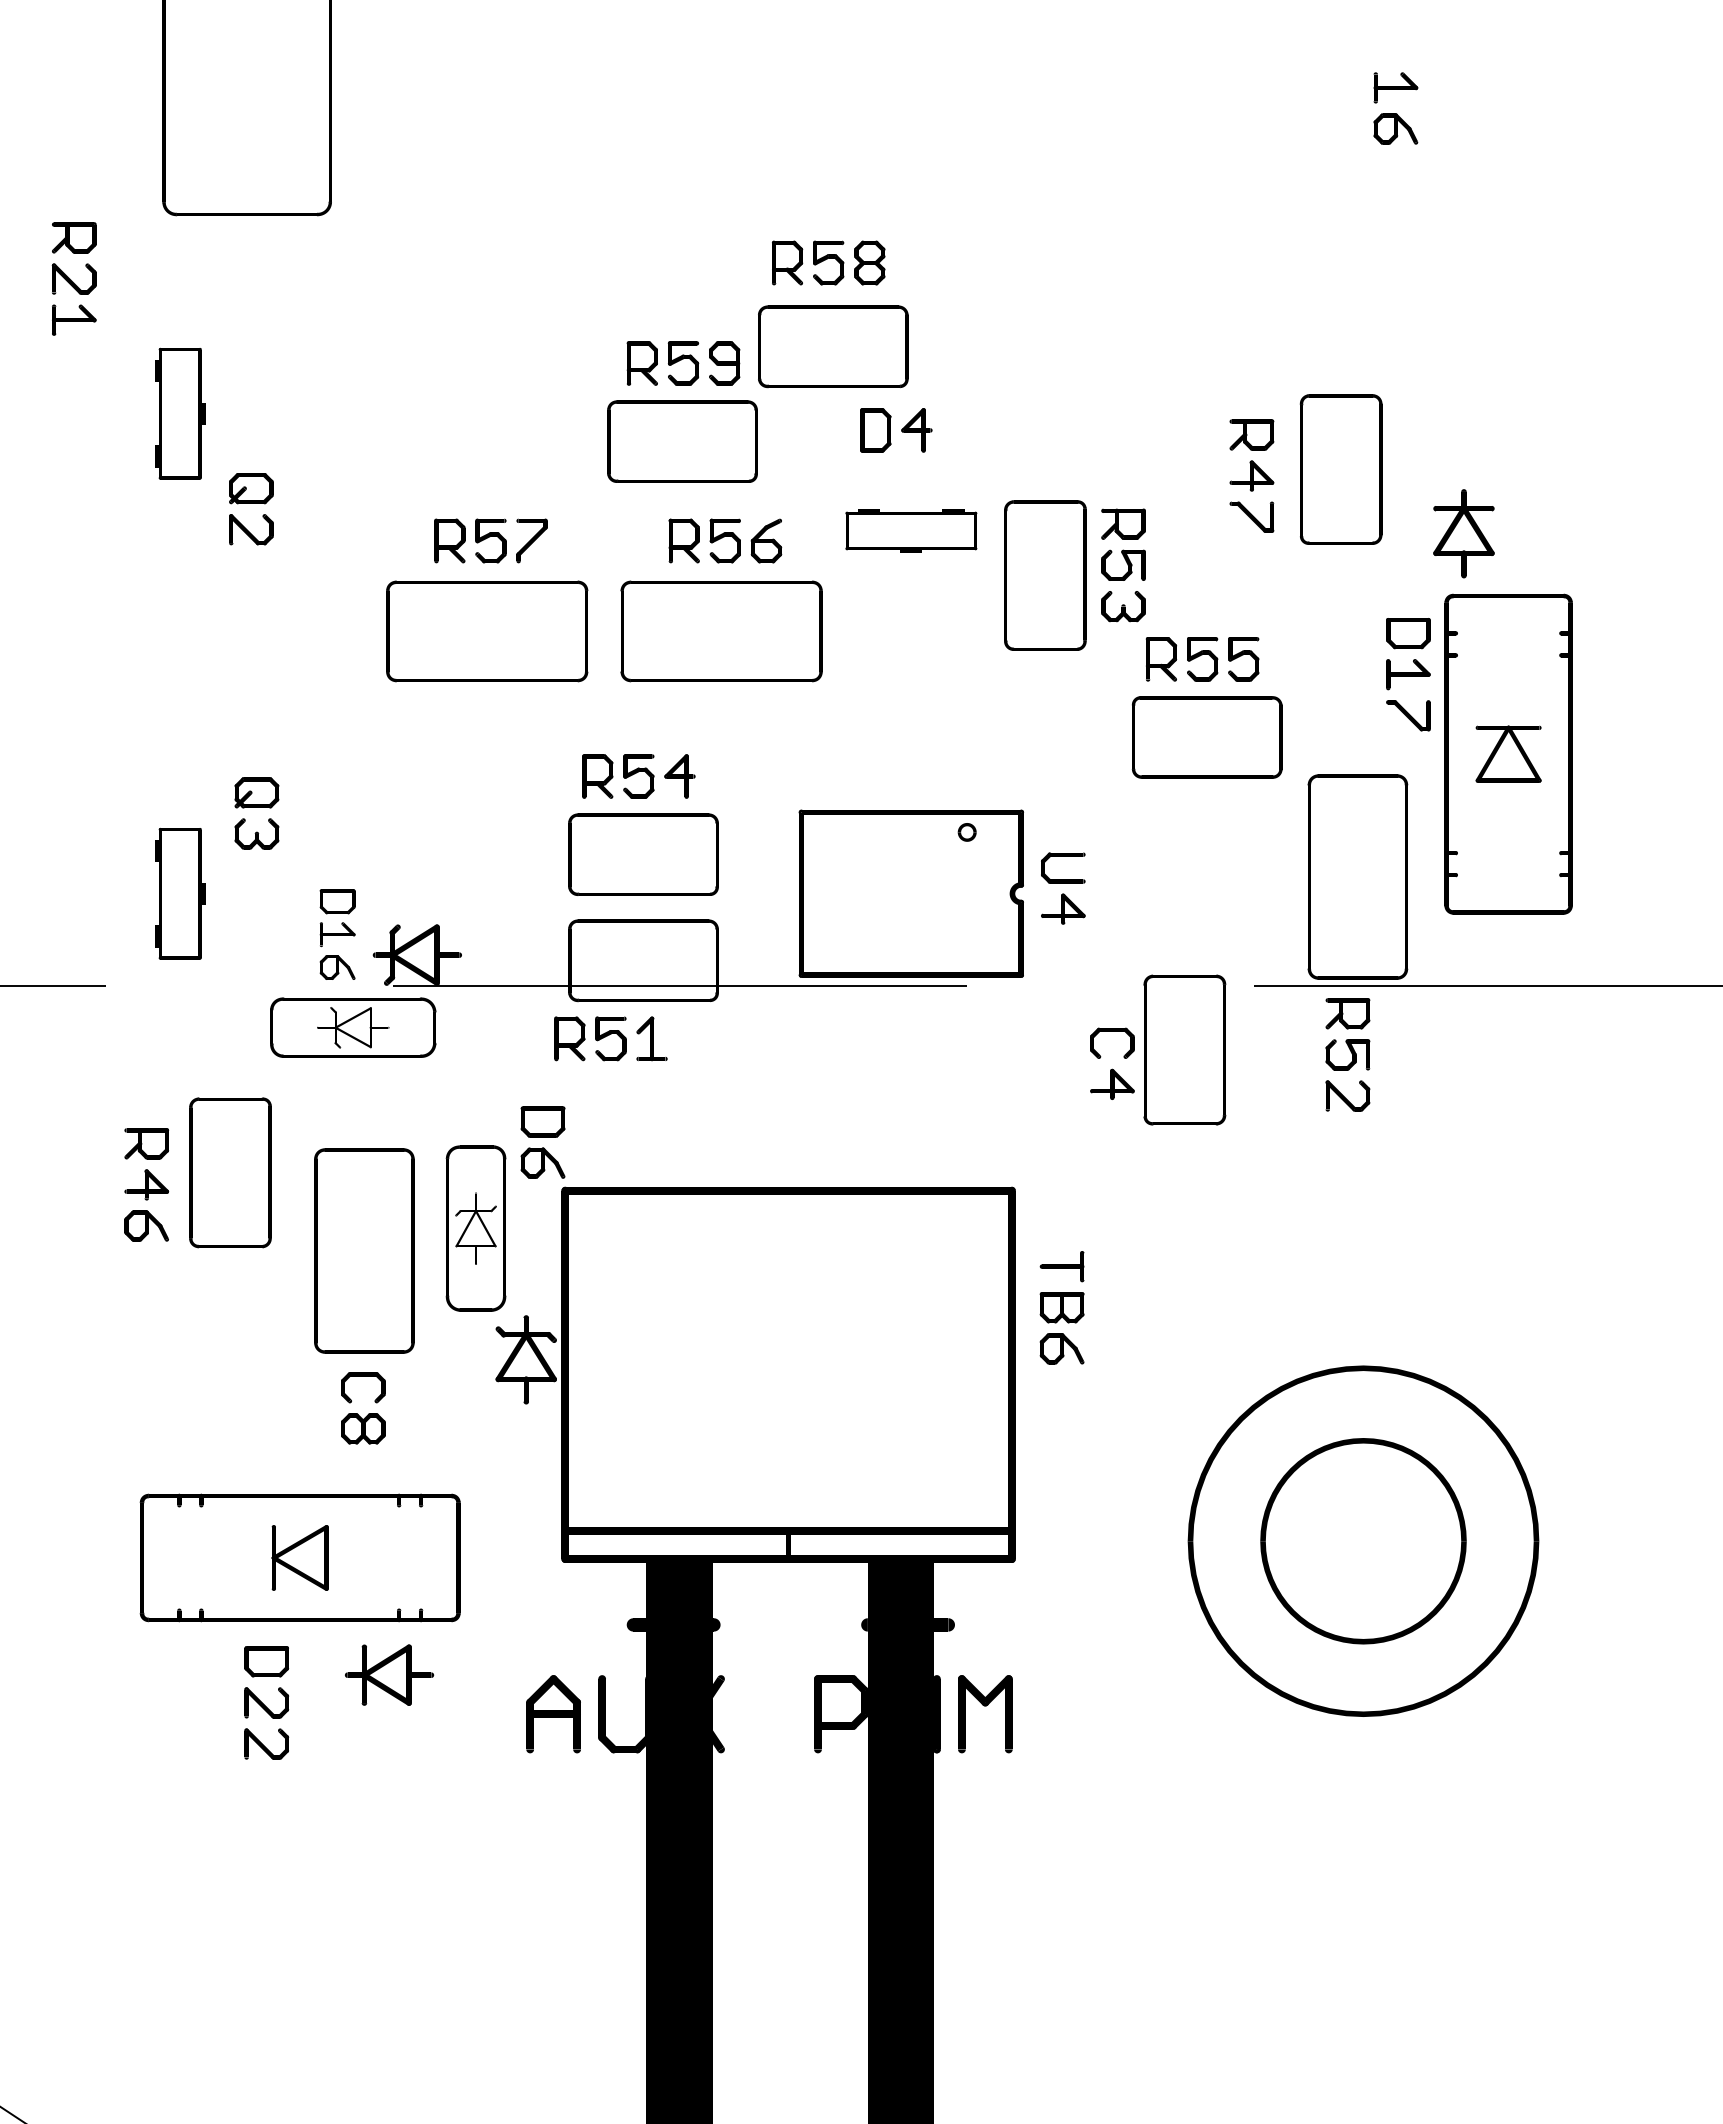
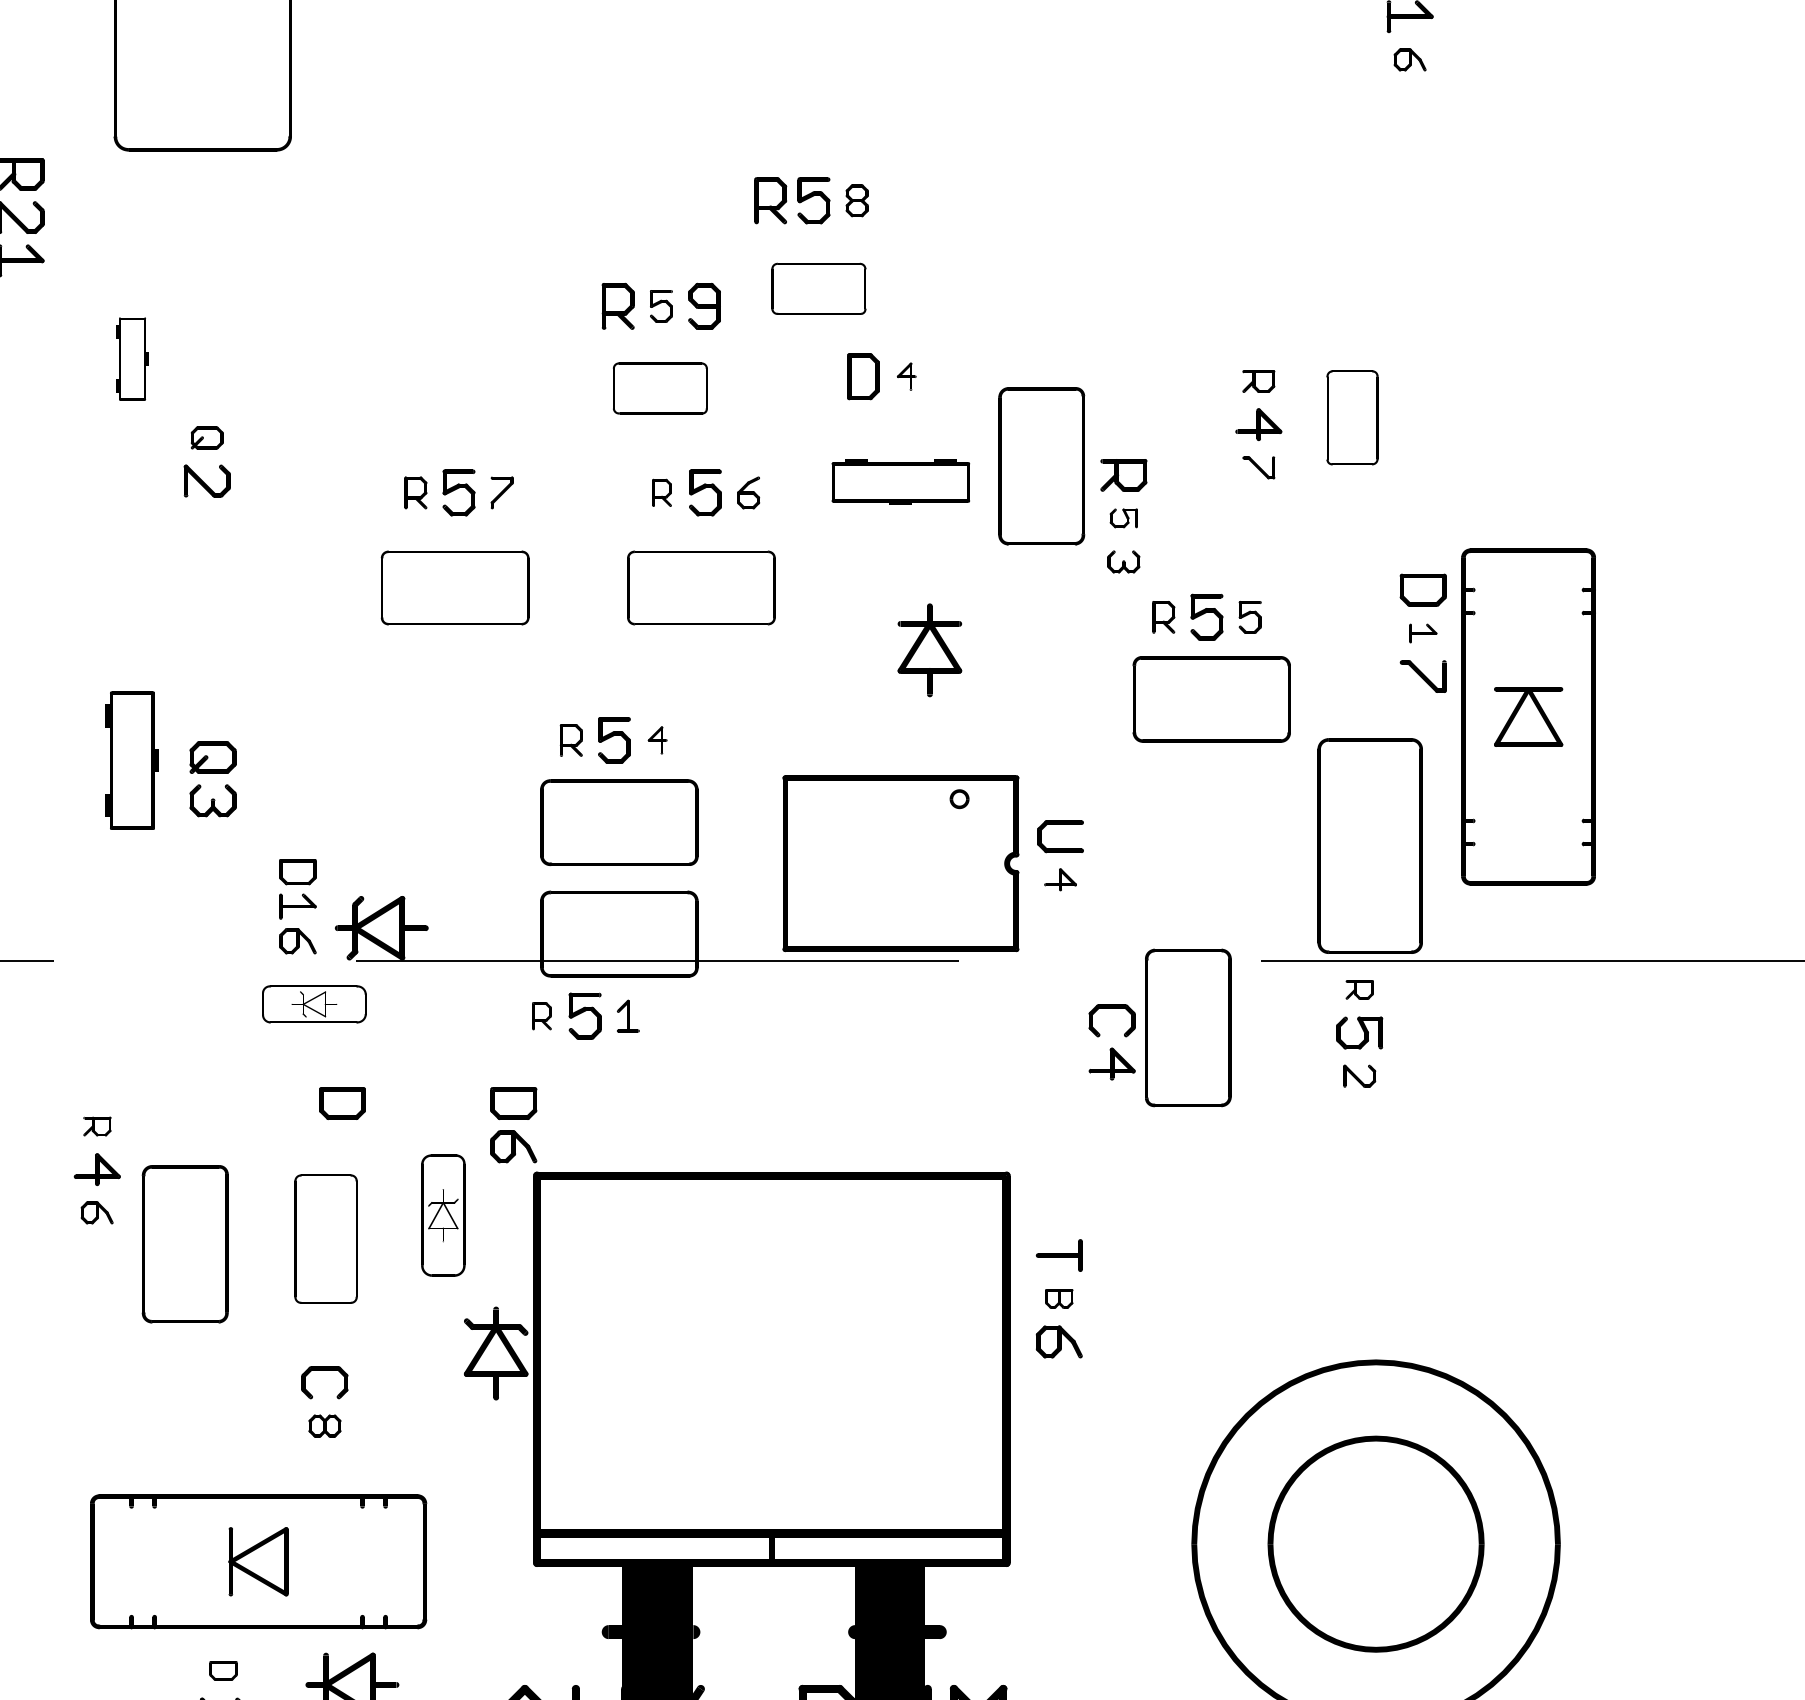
part: (1395, 128) -> (1409, 59), size x0.7
part: (869, 262) -> (856, 200), size x0.7
part: (833, 346) -> (819, 288), size x0.6
part: (683, 363) -> (661, 306), size x0.7
part: (180, 413) -> (132, 358), size x0.6
part: (916, 430) -> (906, 376), size x0.6
part: (1251, 434) -> (1258, 380), size x0.7
part: (682, 441) -> (660, 388), size x0.6
part: (1340, 469) -> (1351, 417), size x0.6
part: (251, 488) -> (207, 437), size x0.7
part: (1251, 516) -> (1258, 467), size x0.7
part: (1463, 533) -> (929, 650), moved
part: (449, 540) -> (415, 492), size x0.7
part: (531, 540) -> (501, 492), size x0.7
part: (683, 540) -> (661, 492), size x0.6
part: (766, 540) -> (748, 492), size x0.7
part: (1123, 564) -> (1123, 517), size x0.6
part: (1045, 575) -> (1041, 466), moved
part: (1123, 606) -> (1123, 561), size x0.7
part: (487, 631) -> (455, 588), size x0.7
part: (721, 631) -> (701, 588), size x0.7
part: (1161, 659) -> (1163, 617), size x0.7
part: (1243, 659) -> (1249, 617), size x0.7
part: (1408, 674) -> (1423, 633), size x0.6
part: (597, 776) -> (571, 740), size x0.7
part: (679, 776) -> (657, 740), size x0.6
part: (180, 893) -> (132, 760), moved
part: (1063, 908) -> (1060, 879), size x0.7
part: (1347, 1013) -> (1359, 989), size x0.6
part: (353, 1027) -> (314, 1004), size x0.6
part: (569, 1038) -> (541, 1015), size x0.6
part: (651, 1038) -> (627, 1015), size x0.7
part: (1347, 1095) -> (1359, 1075), size x0.7
part: (379, 1121) -> (341, 1103), added
part: (146, 1143) -> (97, 1126), size x0.6
part: (230, 1172) -> (185, 1243), moved
part: (146, 1225) -> (97, 1212), size x0.7
part: (475, 1228) -> (442, 1215), size x0.7
part: (364, 1250) -> (326, 1238), size x0.6
part: (1061, 1307) -> (1058, 1298), size x0.6
part: (363, 1428) -> (325, 1425), size x0.7
part: (266, 1661) -> (223, 1670), size x0.6

